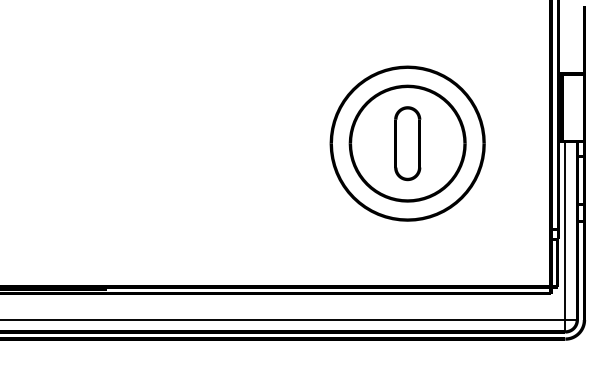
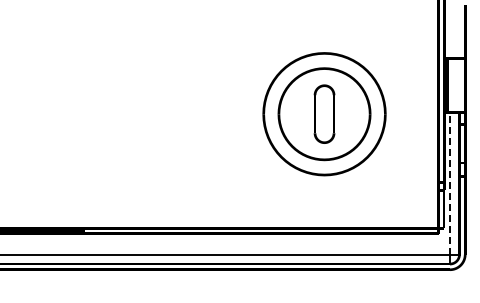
line: (565, 229) -> (450, 182), solid -> dashed

